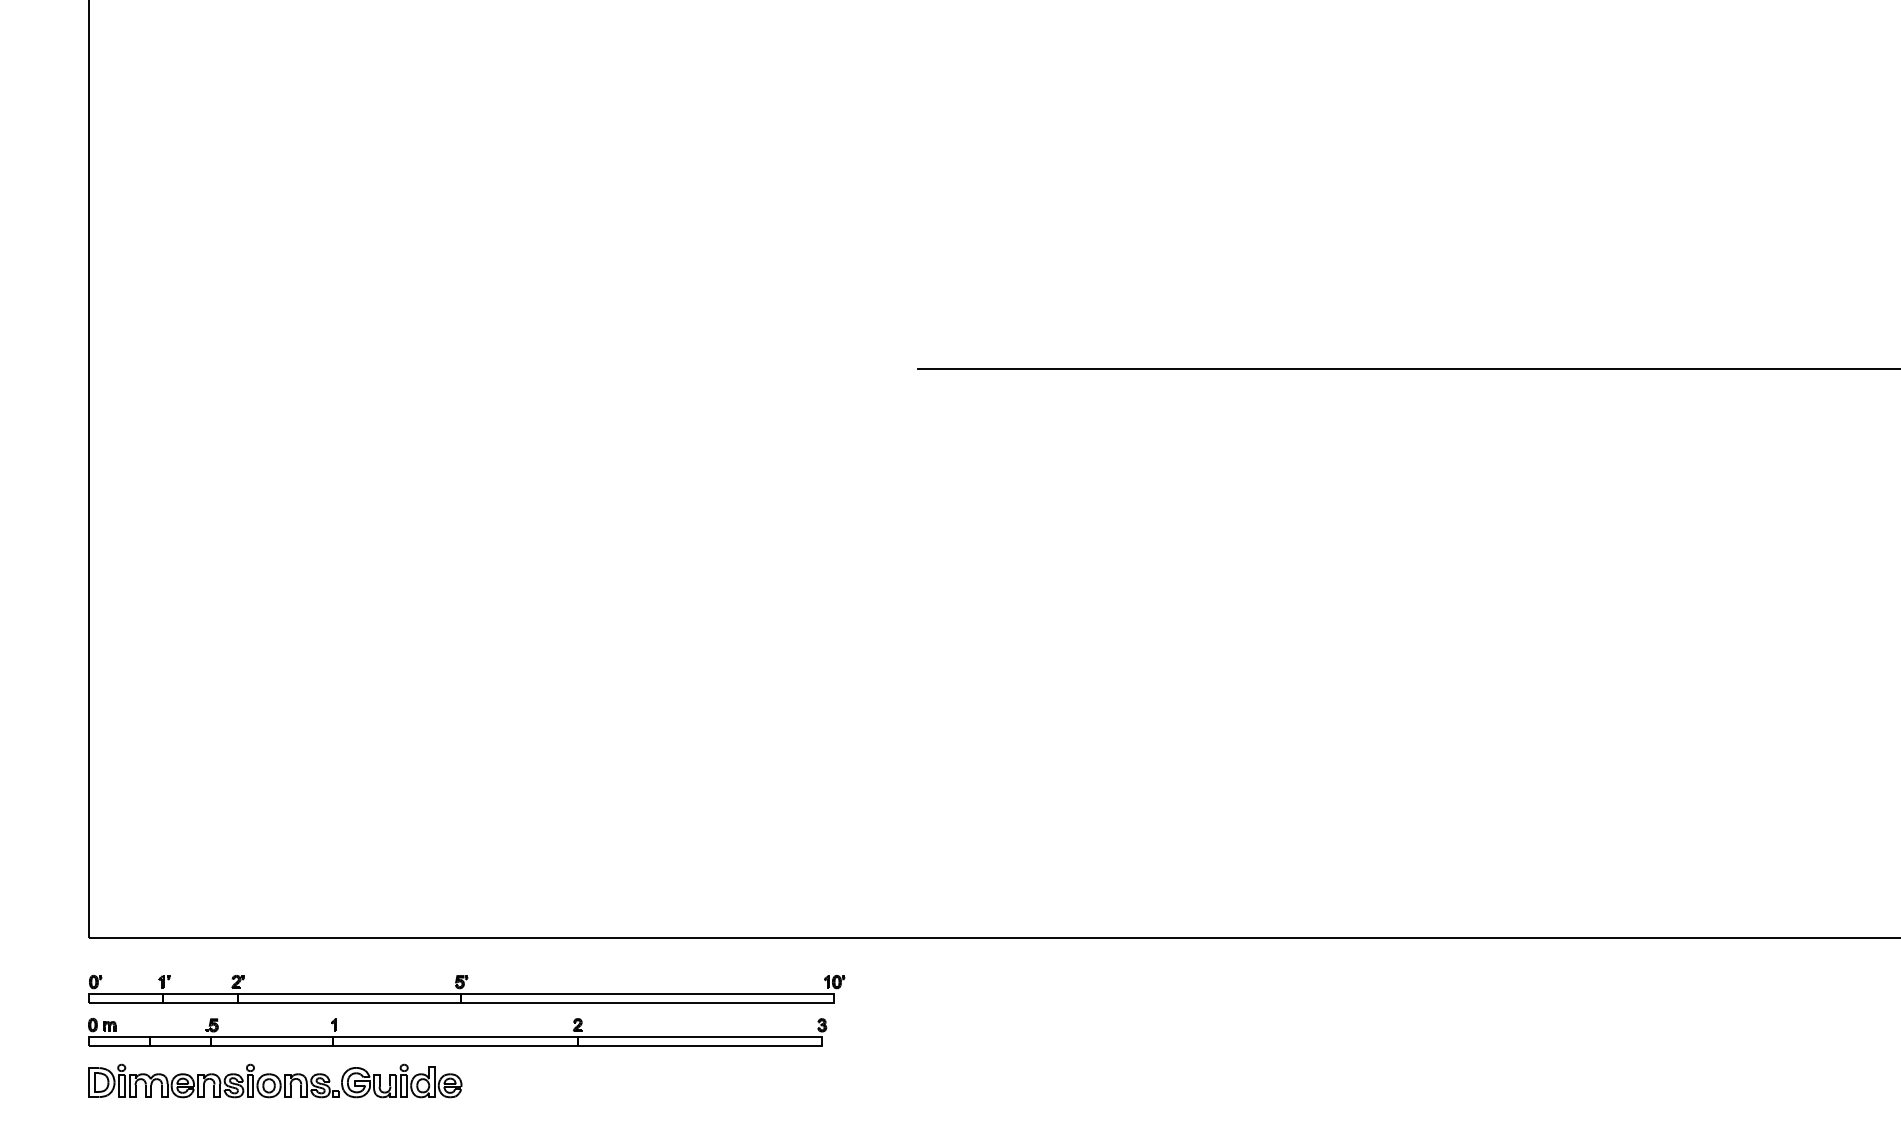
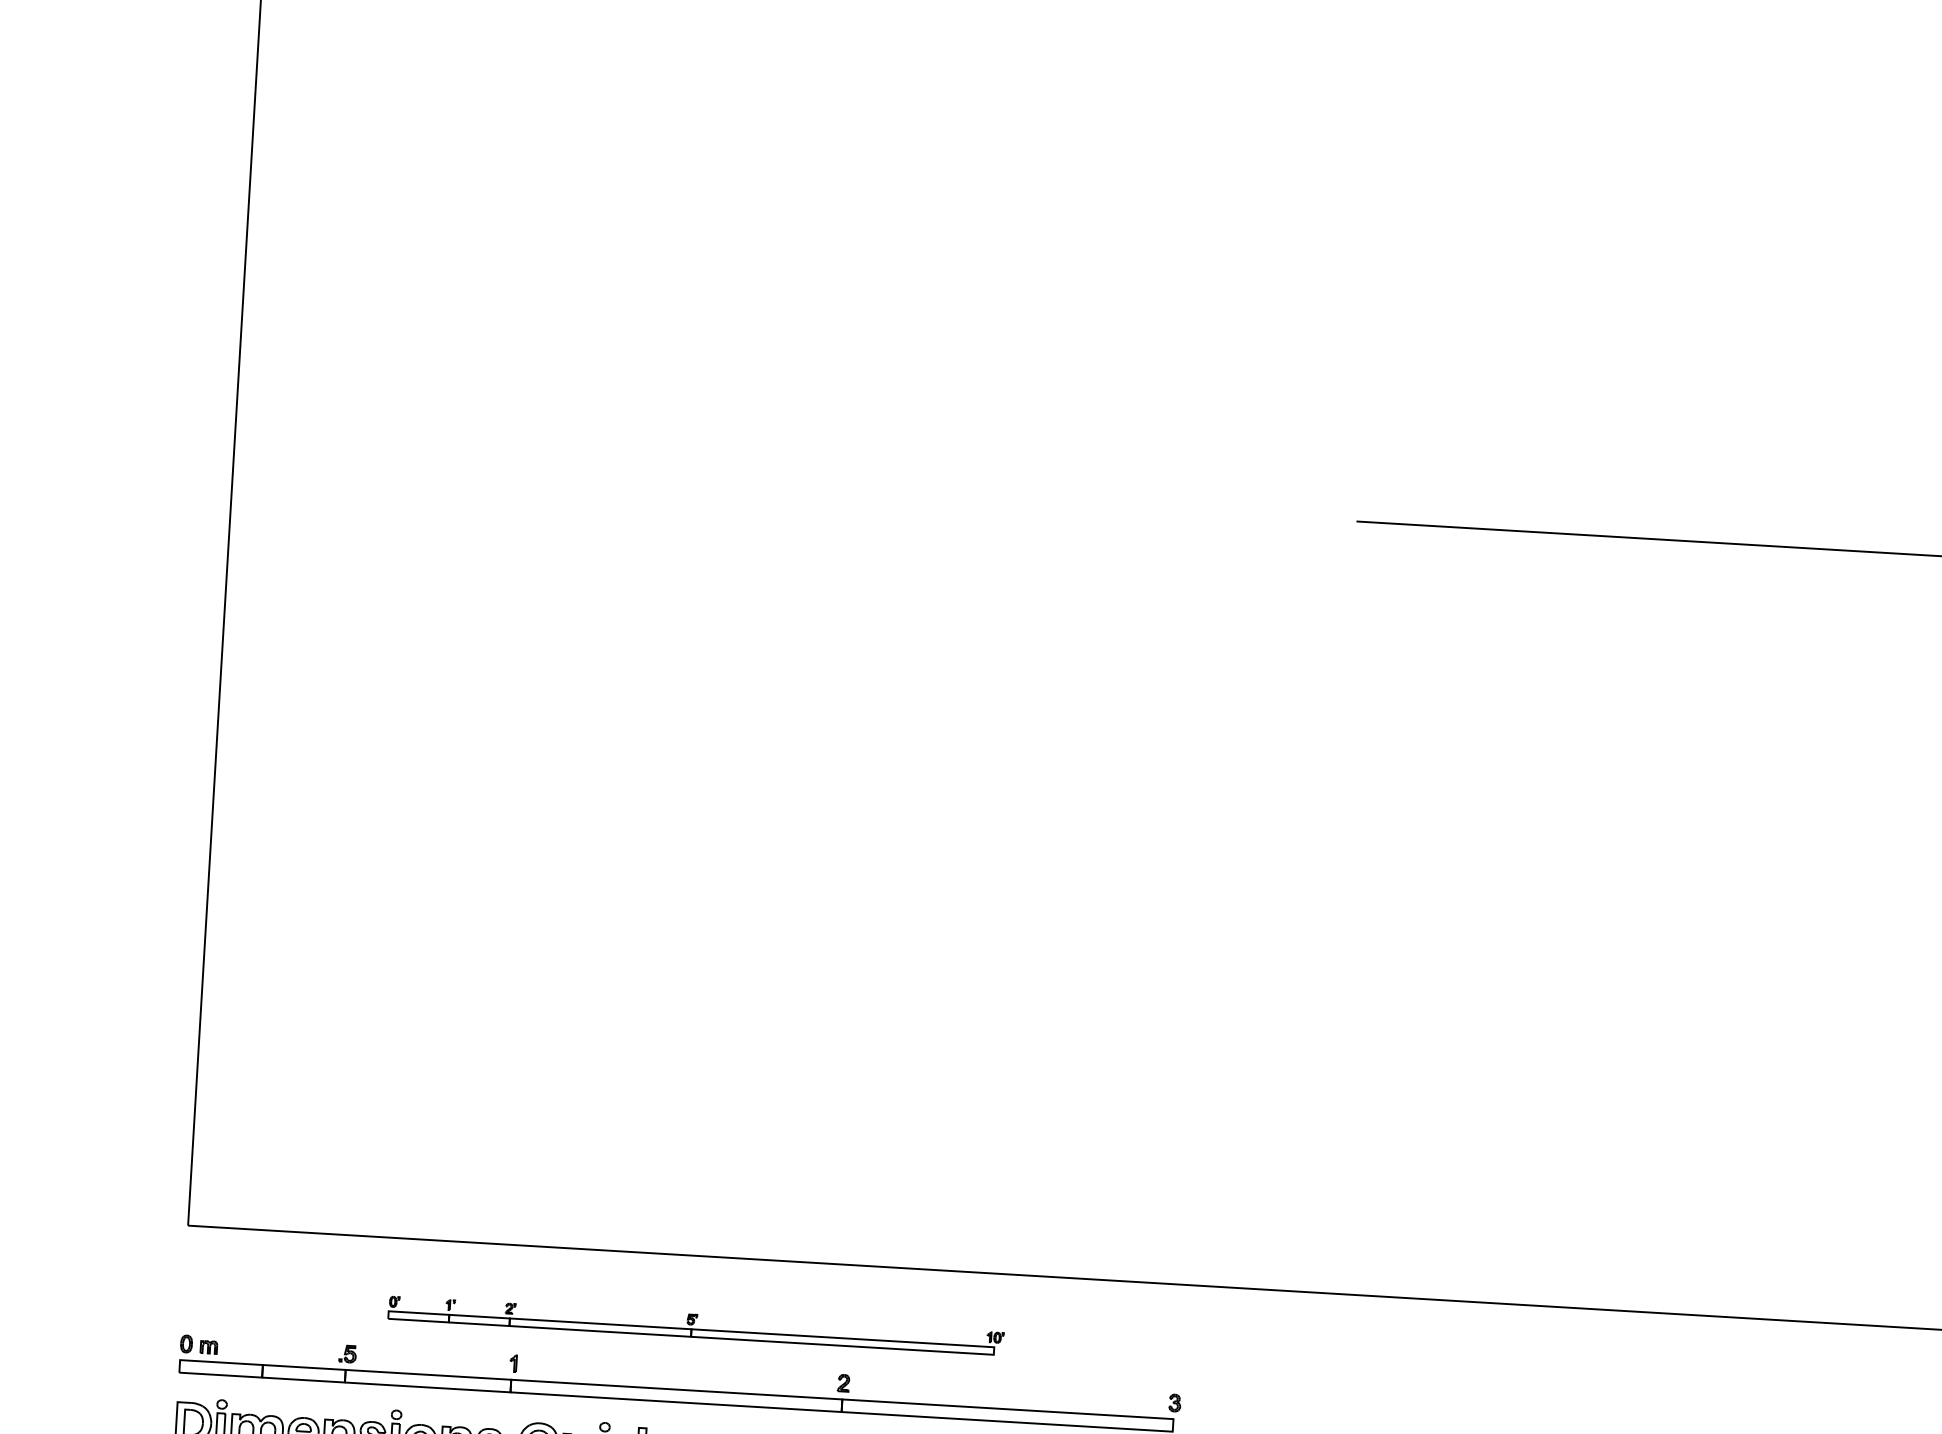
part: (466, 989) -> (695, 1325), size x0.6

